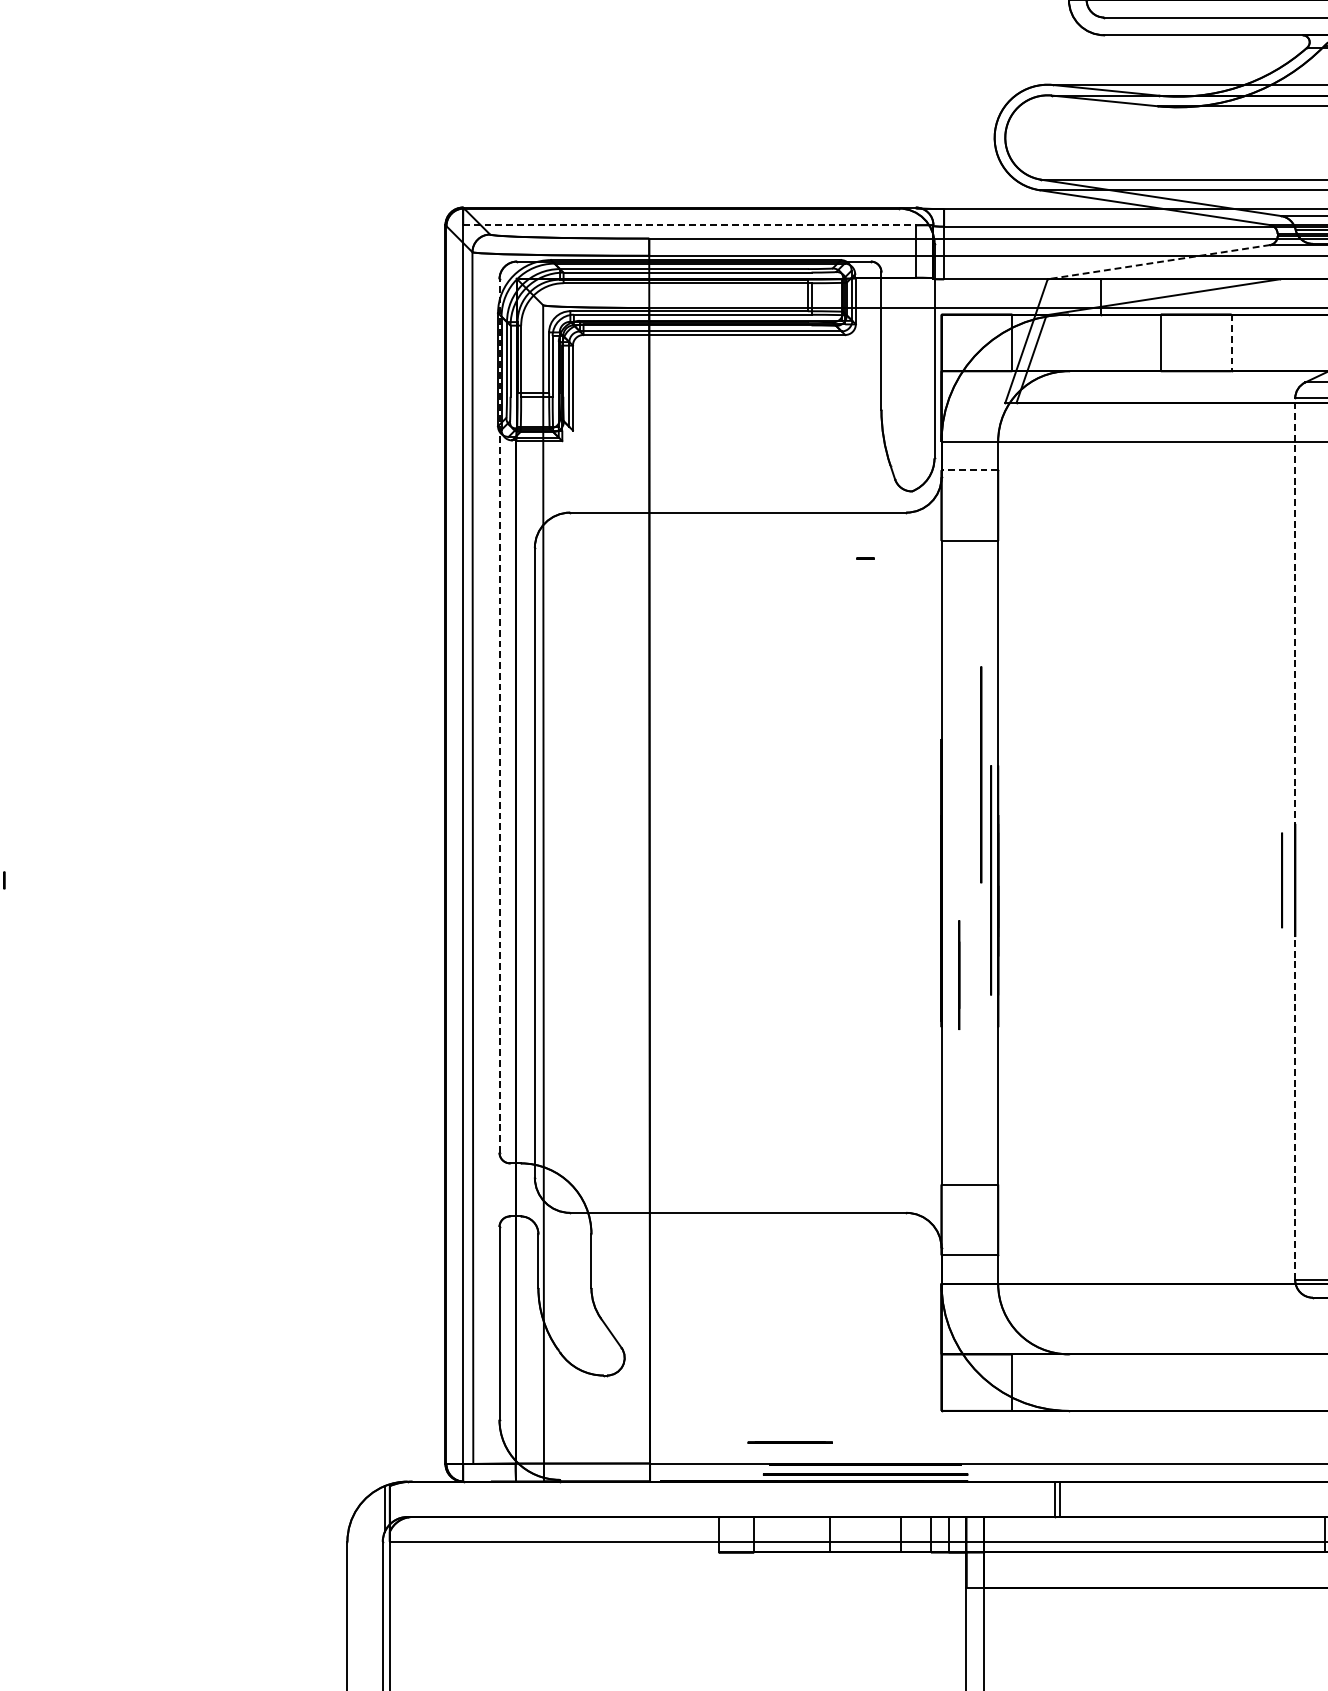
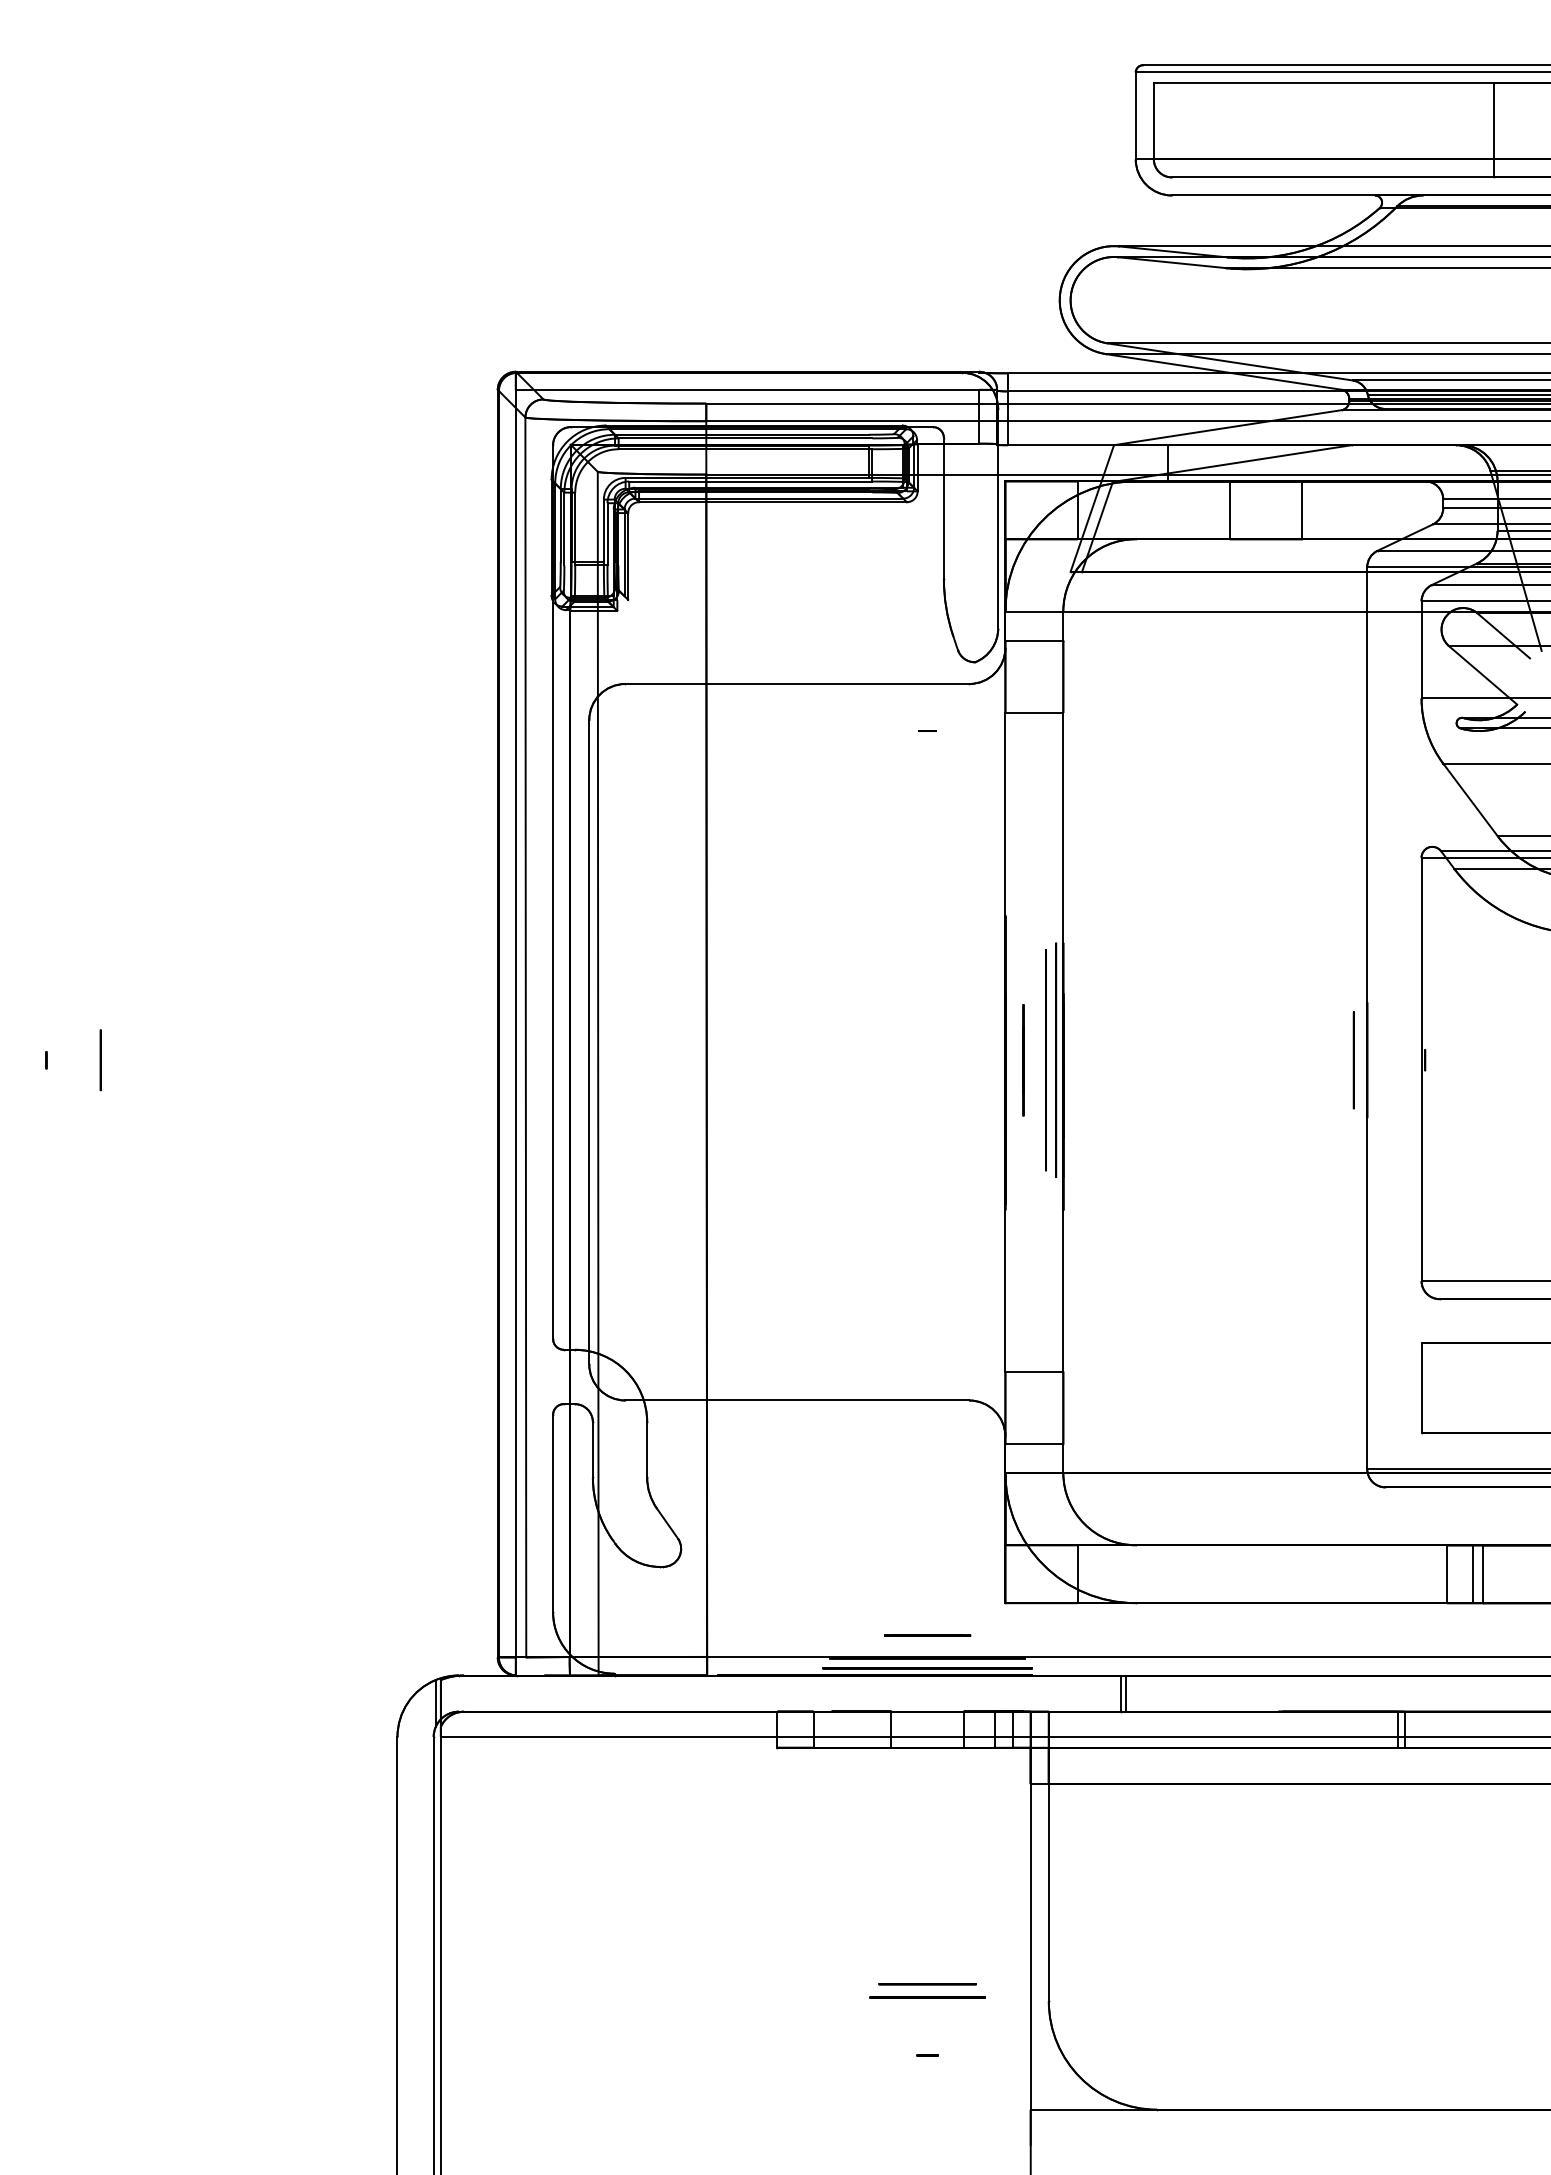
line: (689, 224) -> (747, 389), dashed -> solid
line: (1158, 261) -> (1227, 427), dashed -> solid
line: (1231, 343) -> (1302, 510), dashed -> solid
line: (969, 470) -> (1034, 640), dashed -> solid
line: (499, 716) -> (553, 892), dashed -> solid
circle: (980, 775) -> (1045, 1060), moved
line: (1295, 838) -> (1367, 1017), dashed -> solid
circle: (57, 880) -> (100, 1060), added
line: (959, 975) -> (1023, 1060), moved
line: (790, 1442) -> (927, 1635), moved

